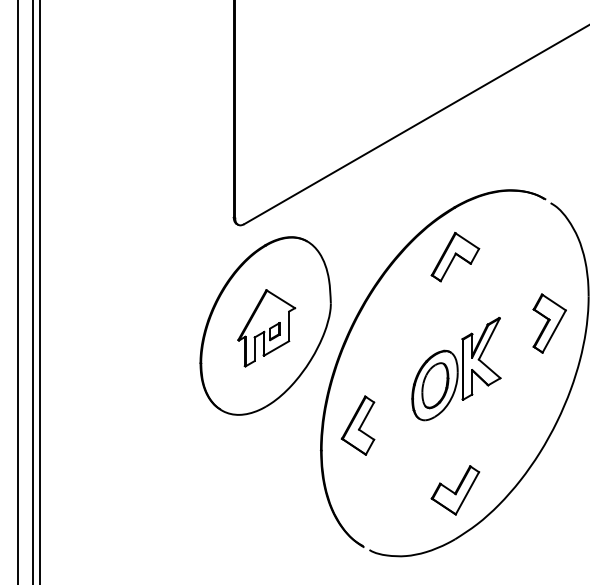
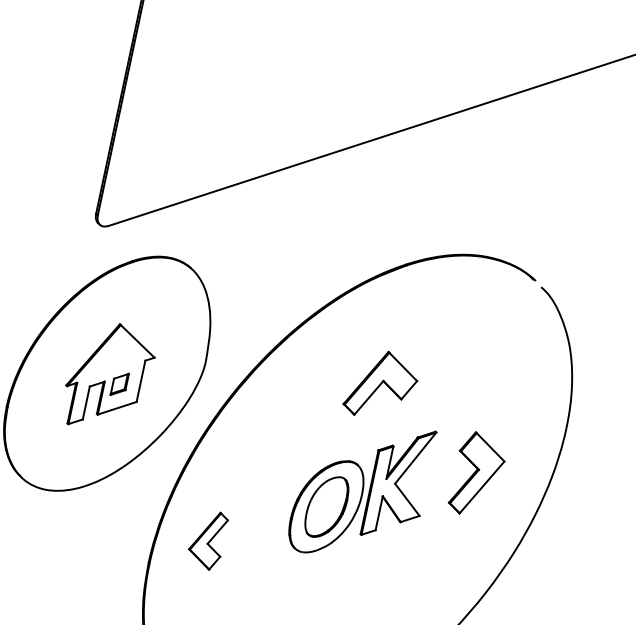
part: (455, 256) -> (382, 384), moved
part: (549, 323) -> (477, 474), moved
part: (357, 425) -> (206, 539), size x0.7

